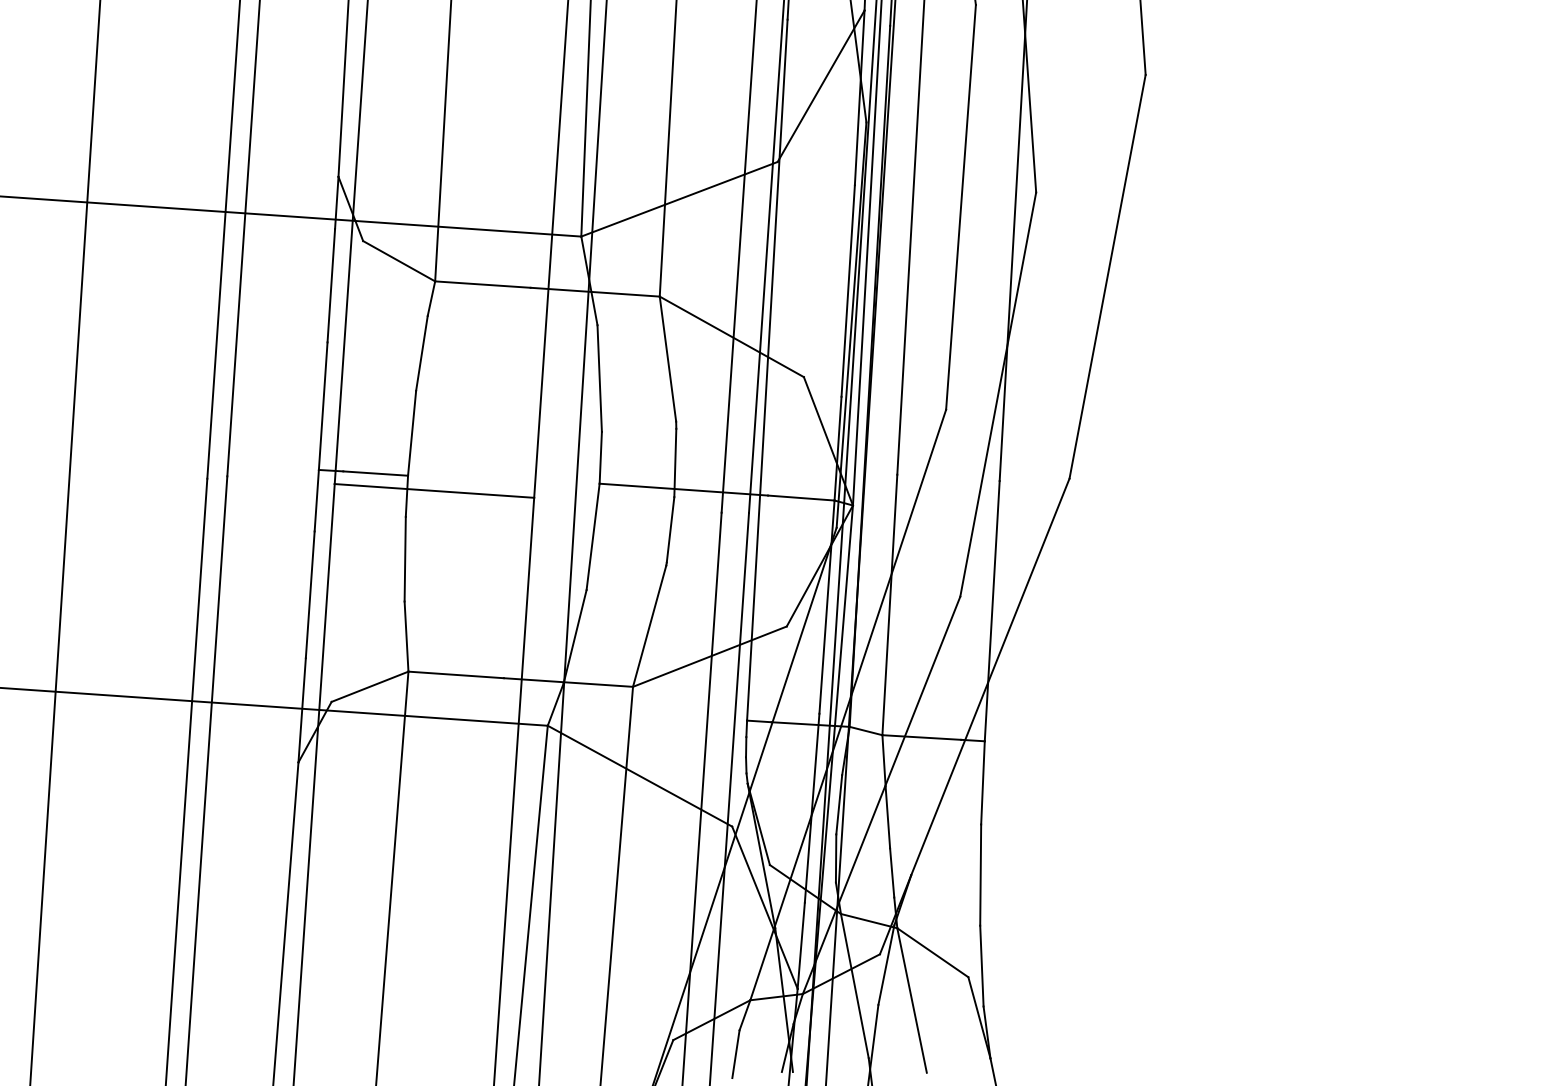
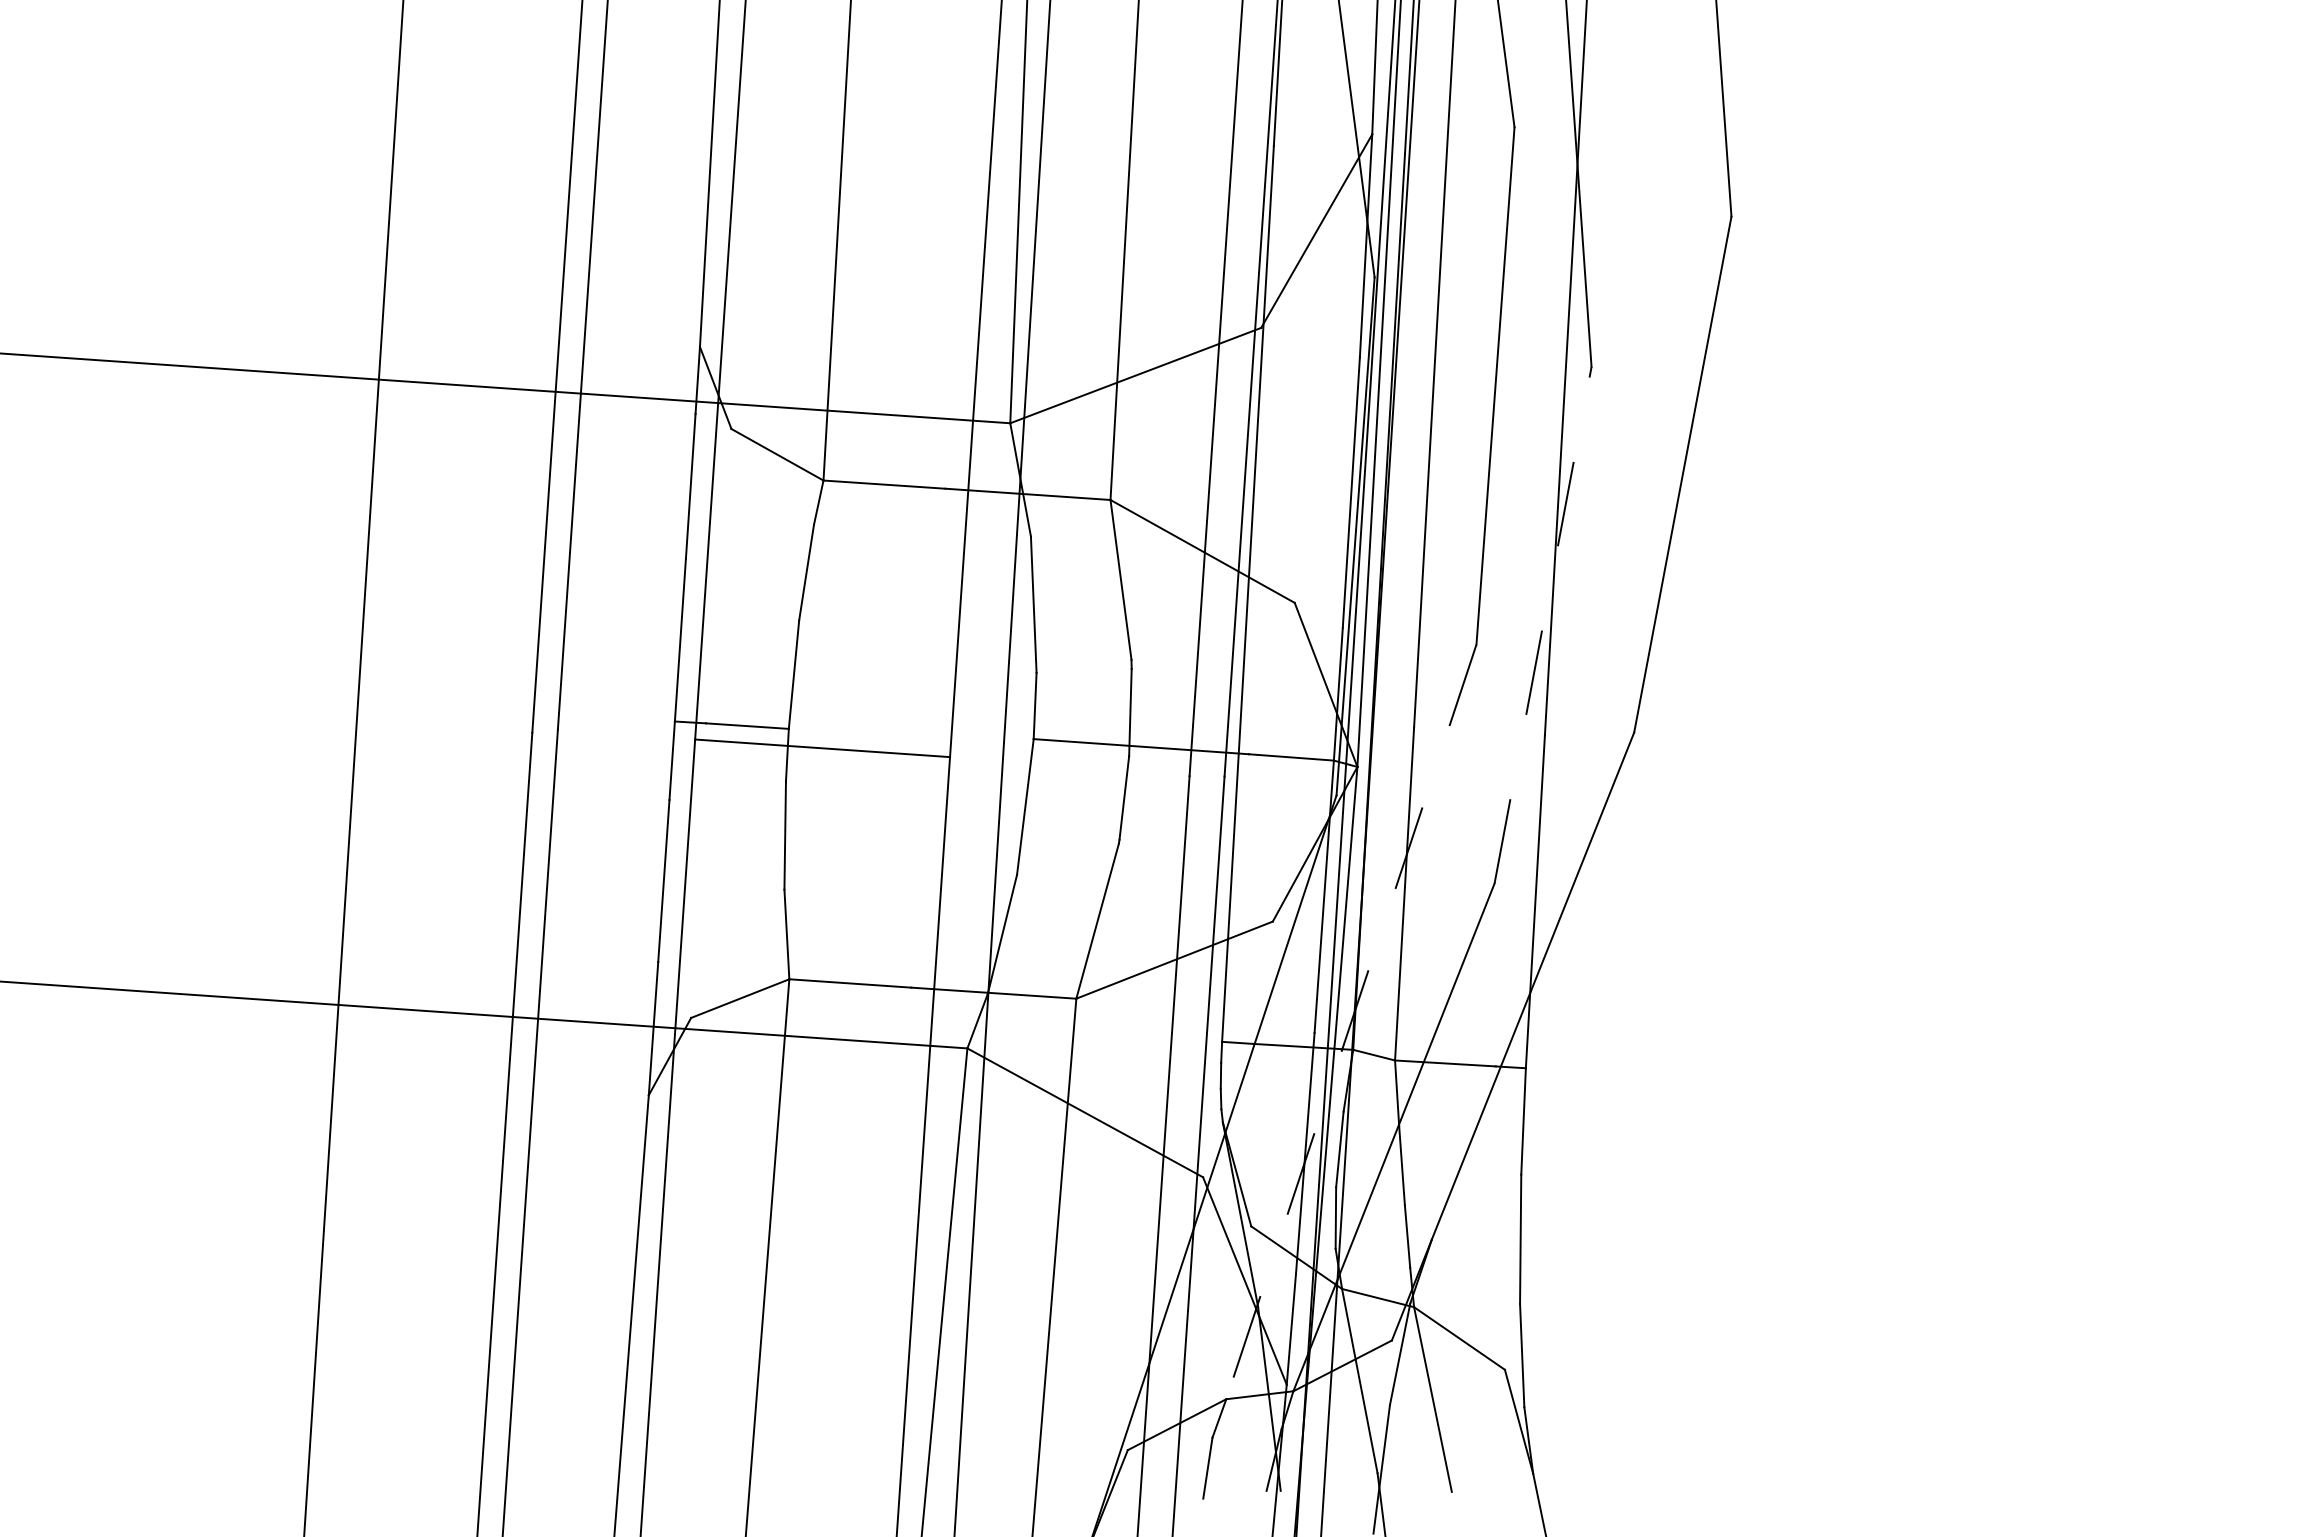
line: (998, 394) -> (1543, 625), solid -> dashed
line: (848, 704) -> (1351, 1021), solid -> dashed

